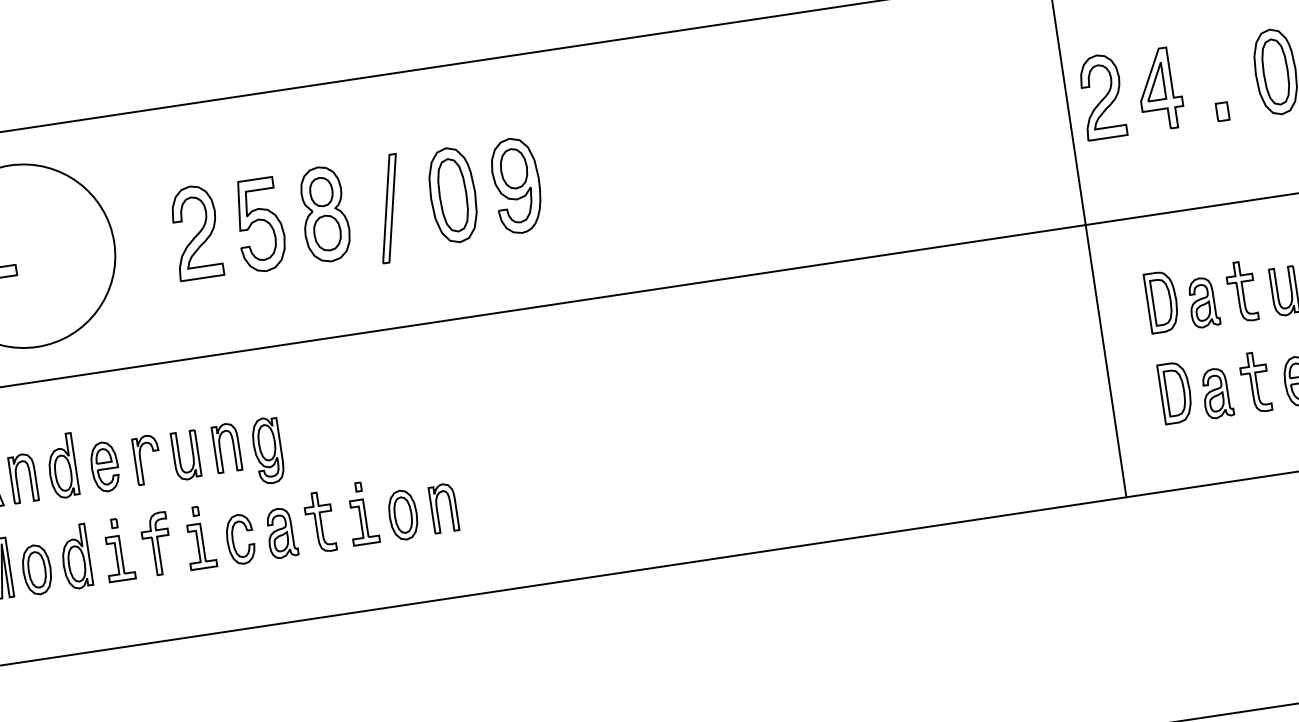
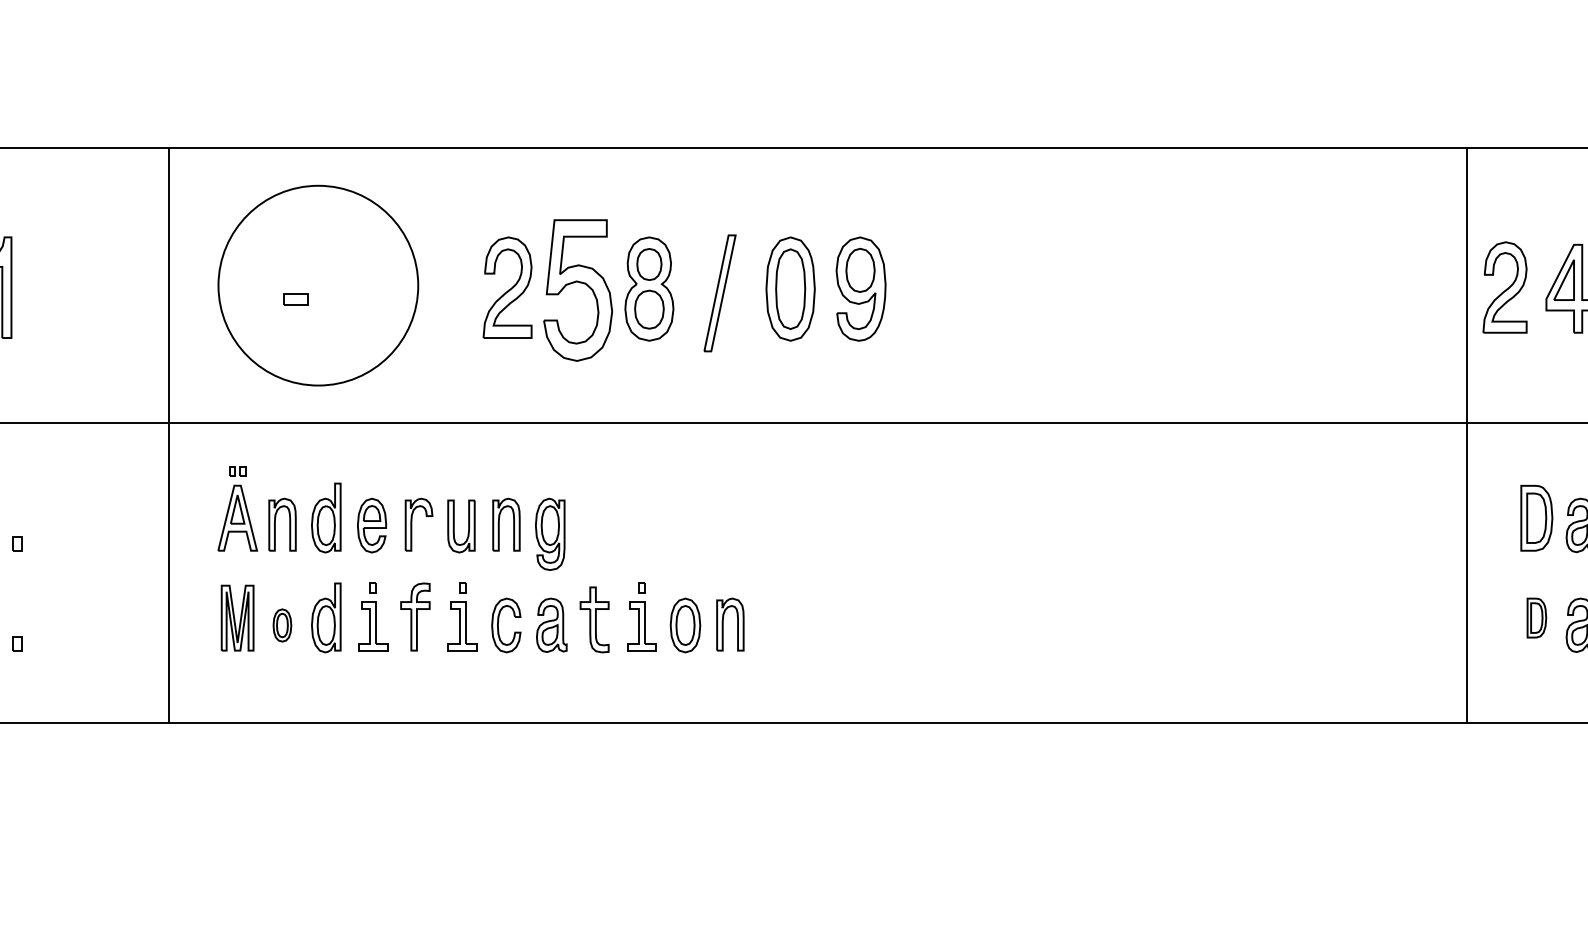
part: (260, 225) -> (578, 290), size x1.4
part: (1175, 392) -> (1536, 617), size x0.6
part: (37, 569) -> (282, 625), size x0.6

